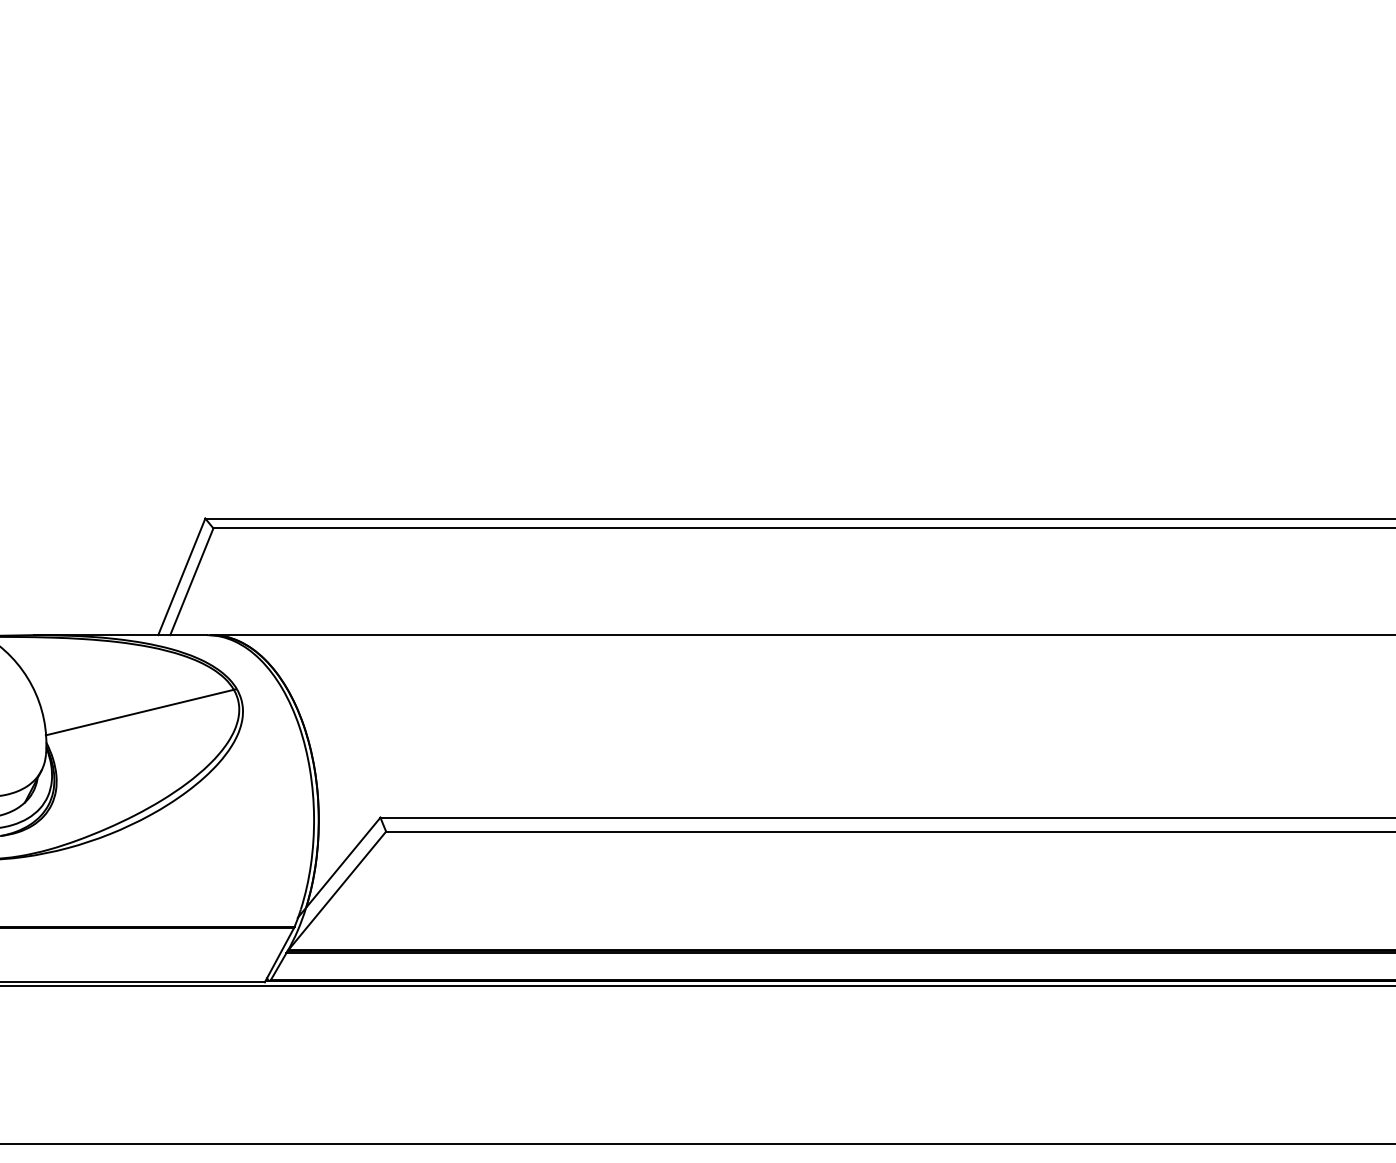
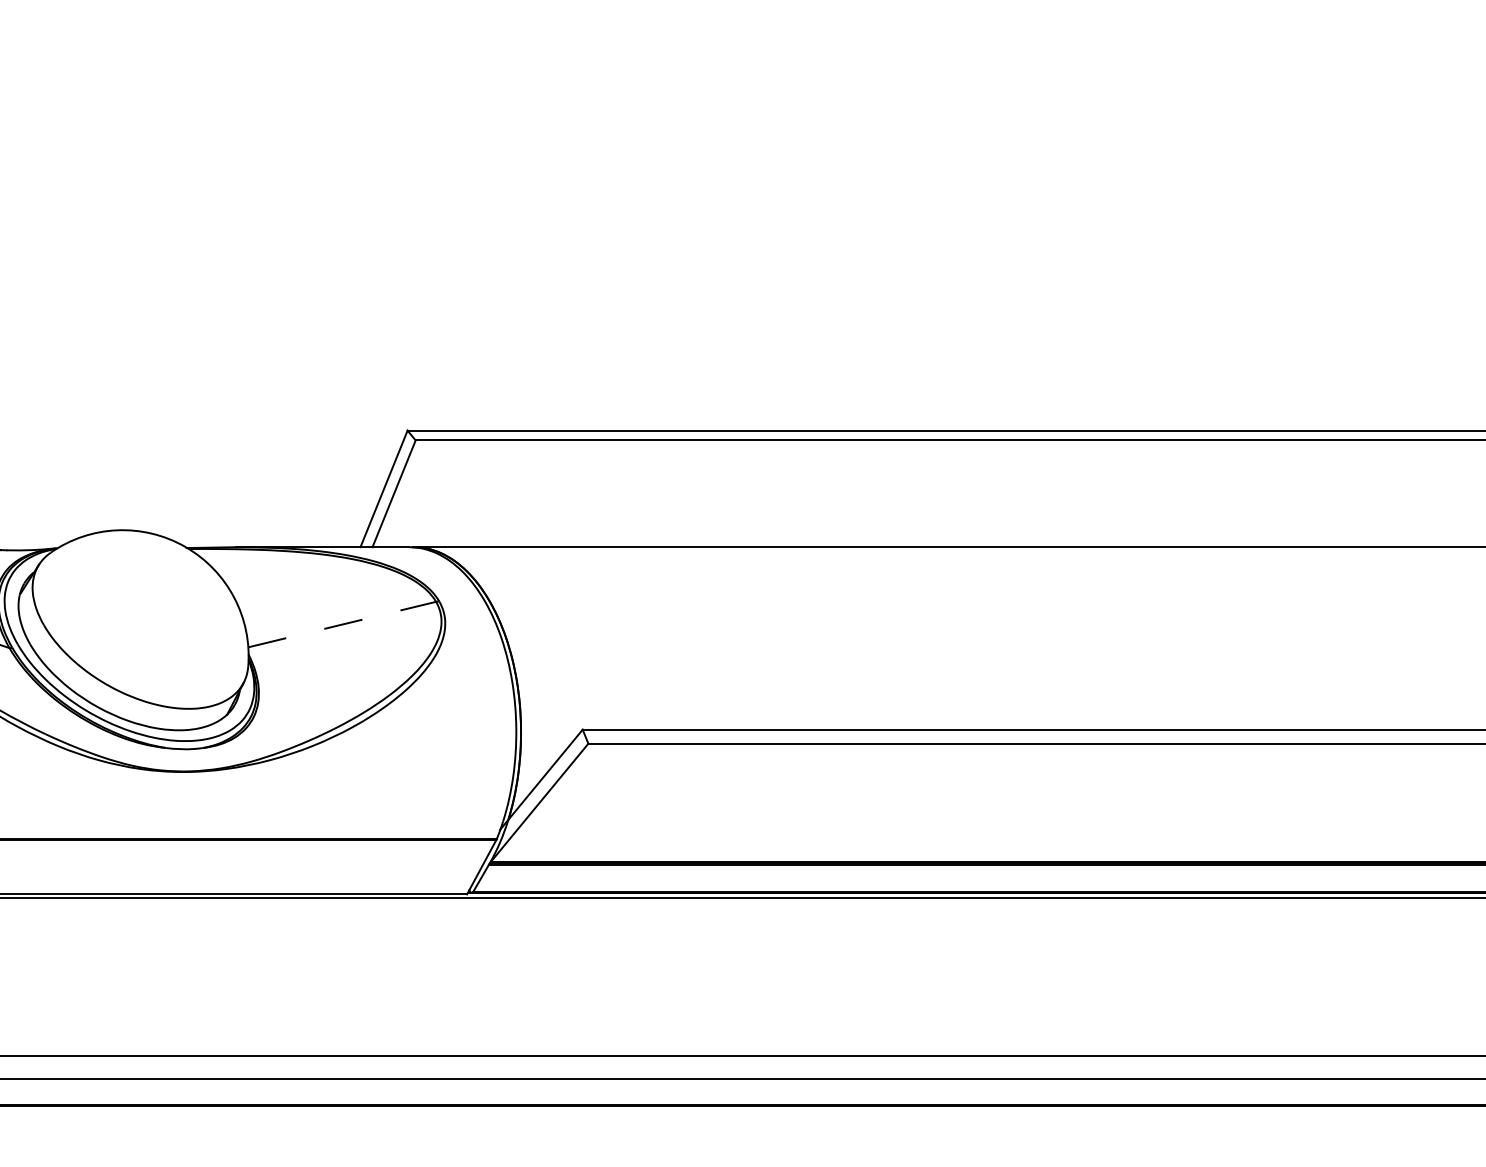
line: (140, 712) -> (342, 624), solid -> dashed

